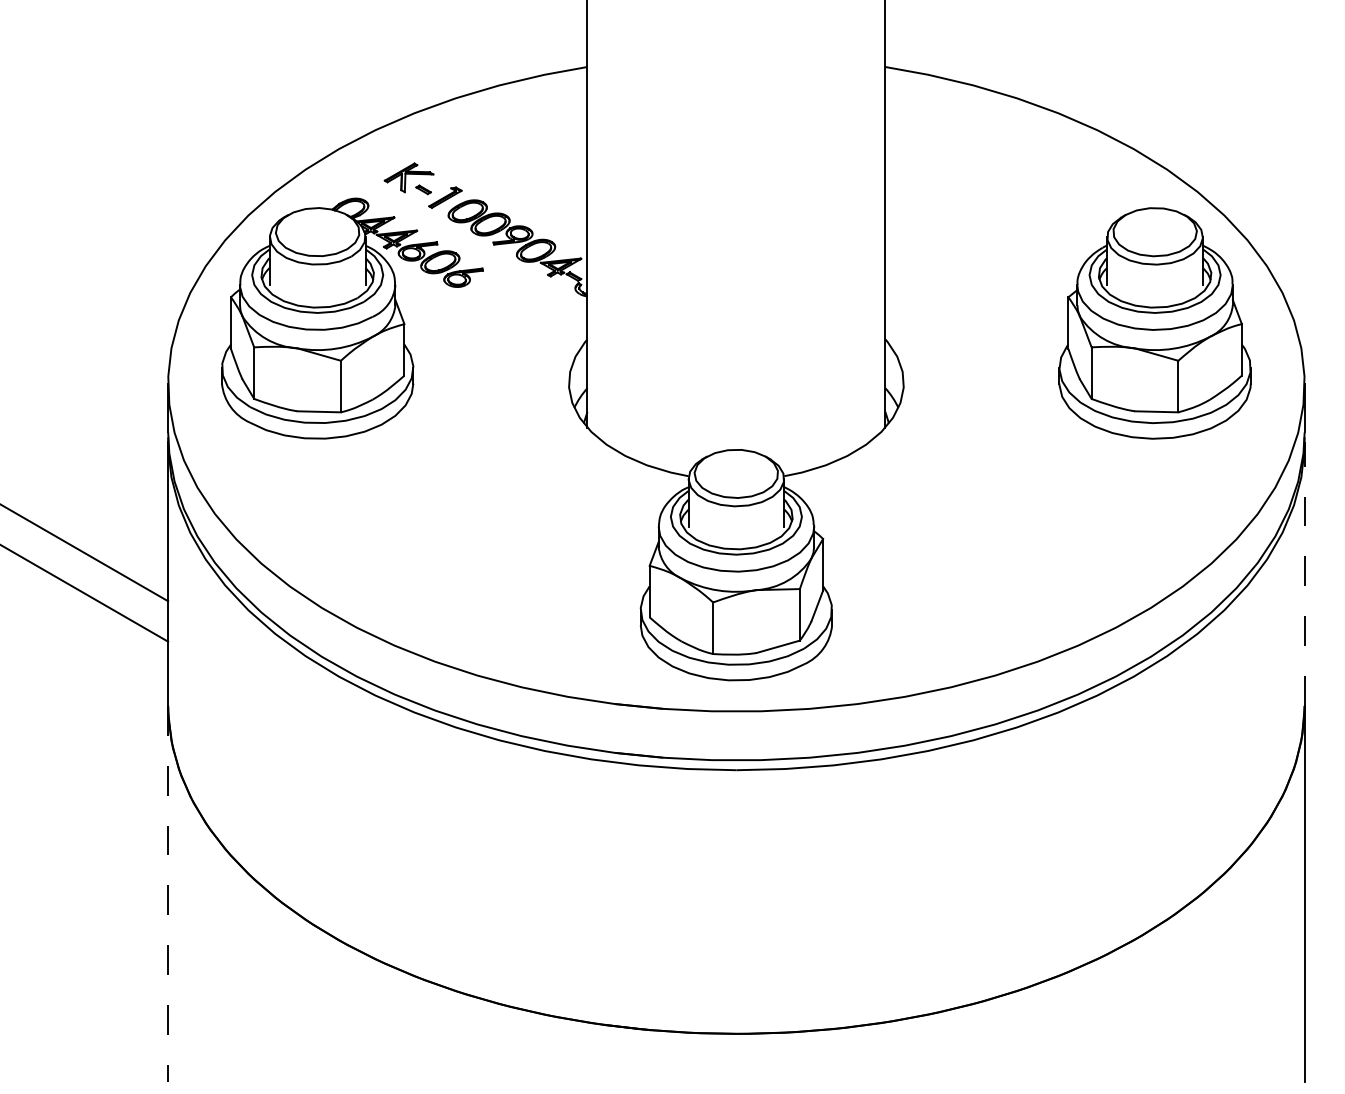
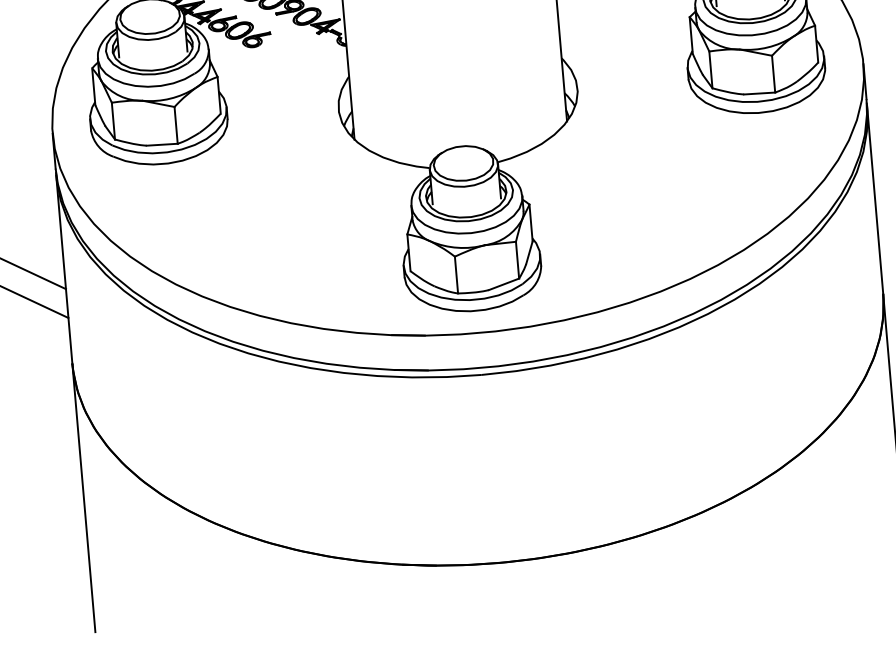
line: (1304, 574) -> (875, 200), dashed -> solid
line: (168, 894) -> (84, 498), dashed -> solid

